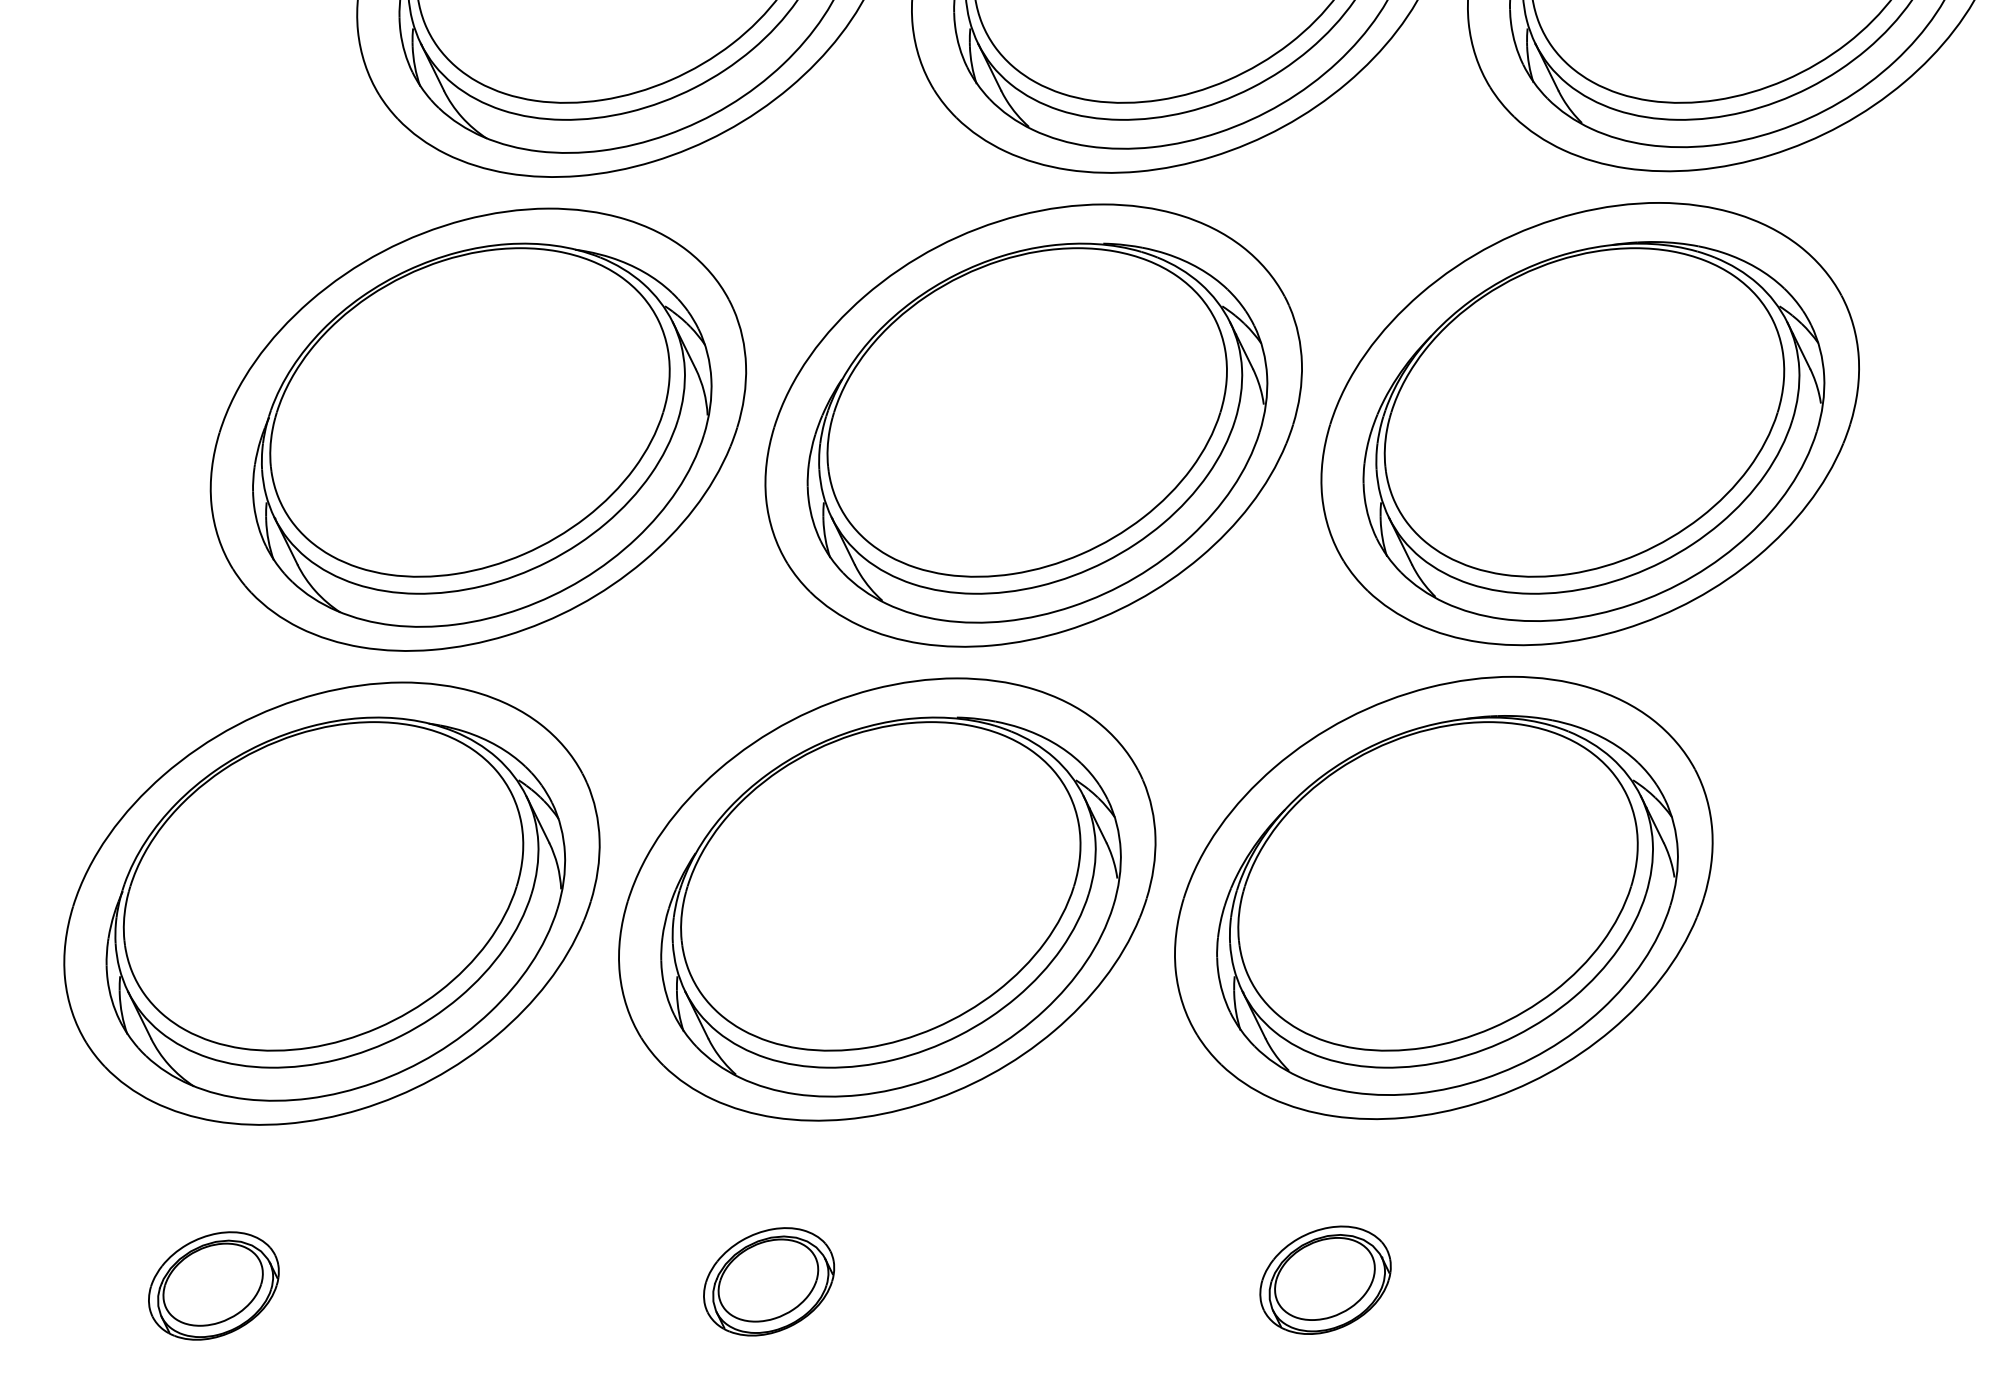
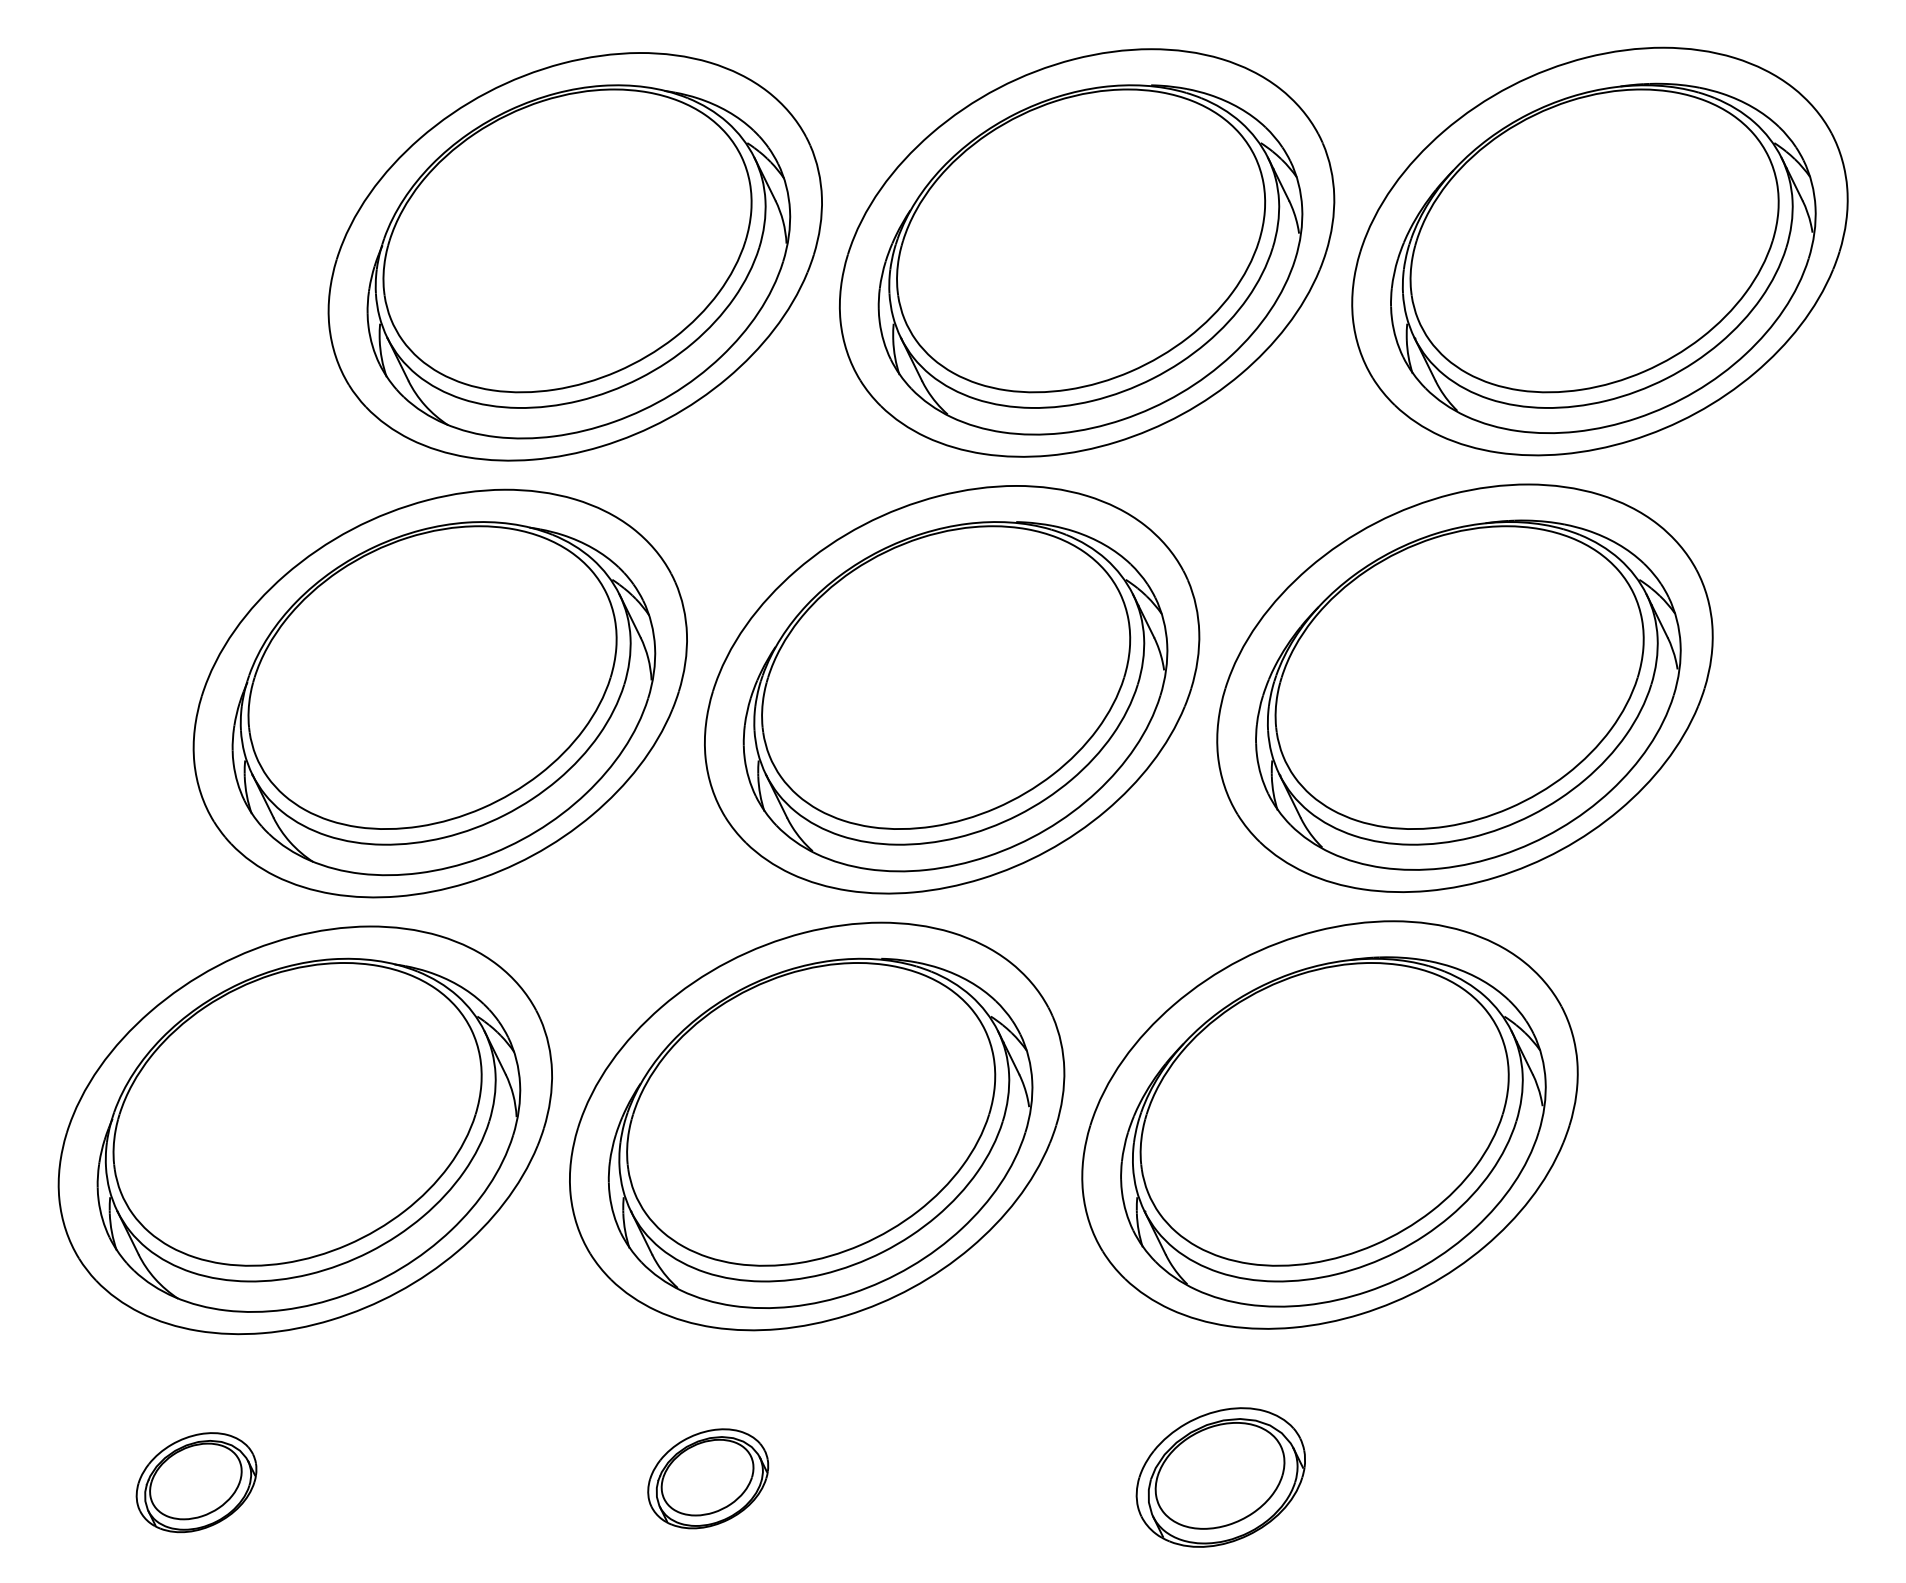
part: (1326, 1279) -> (1221, 1476), size x1.4

